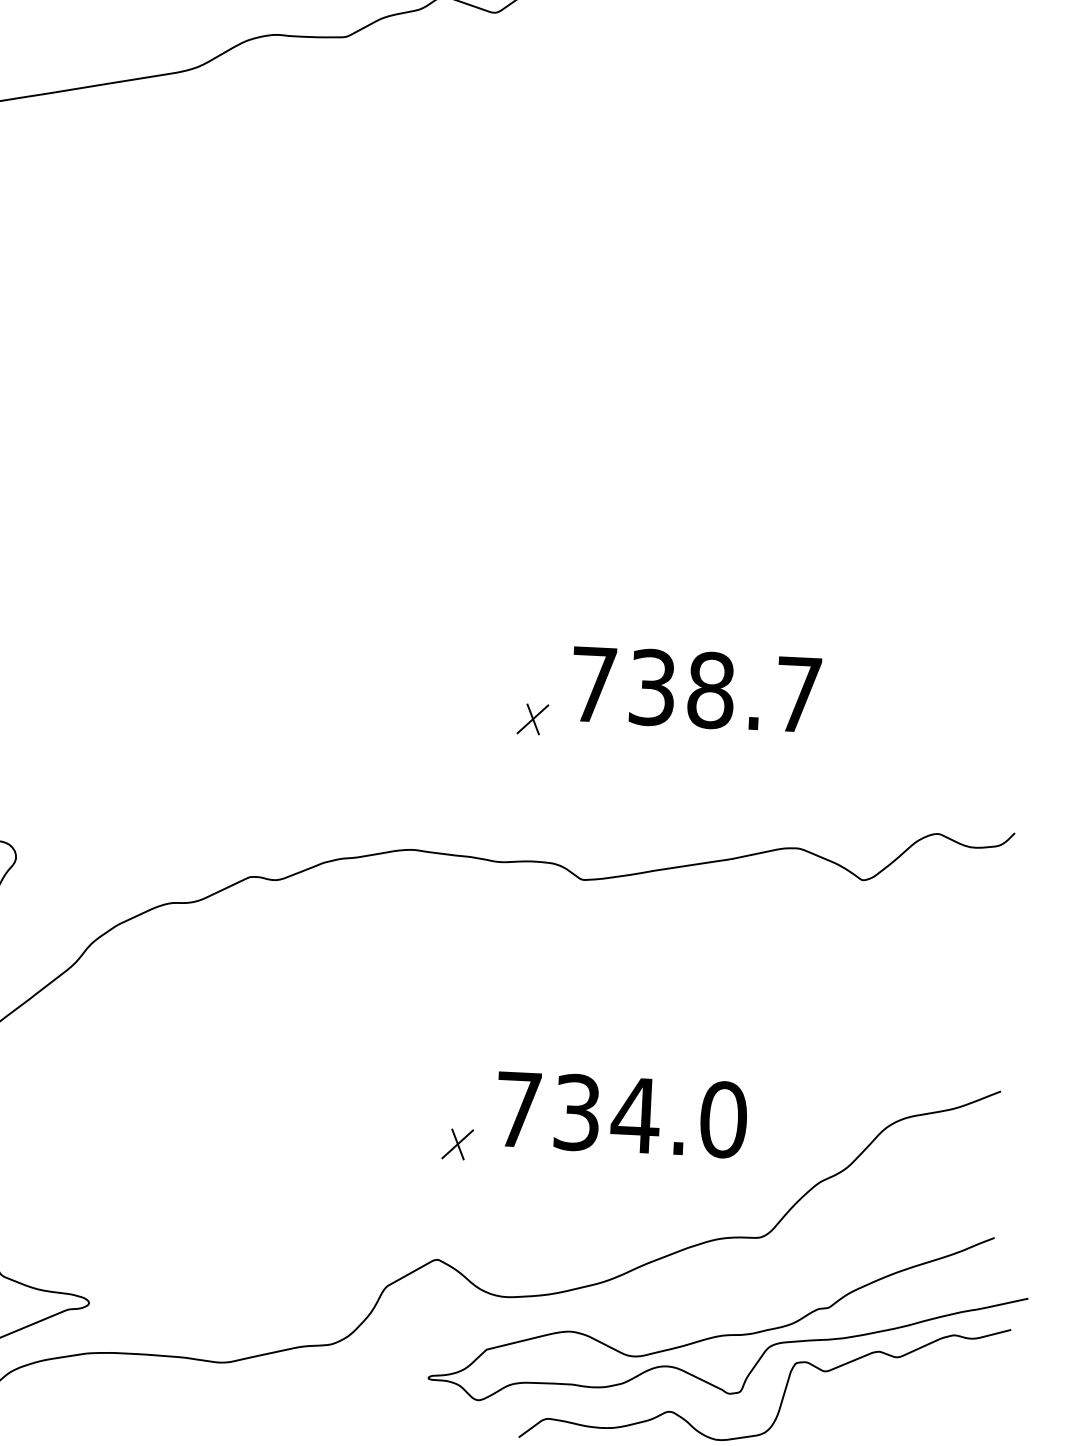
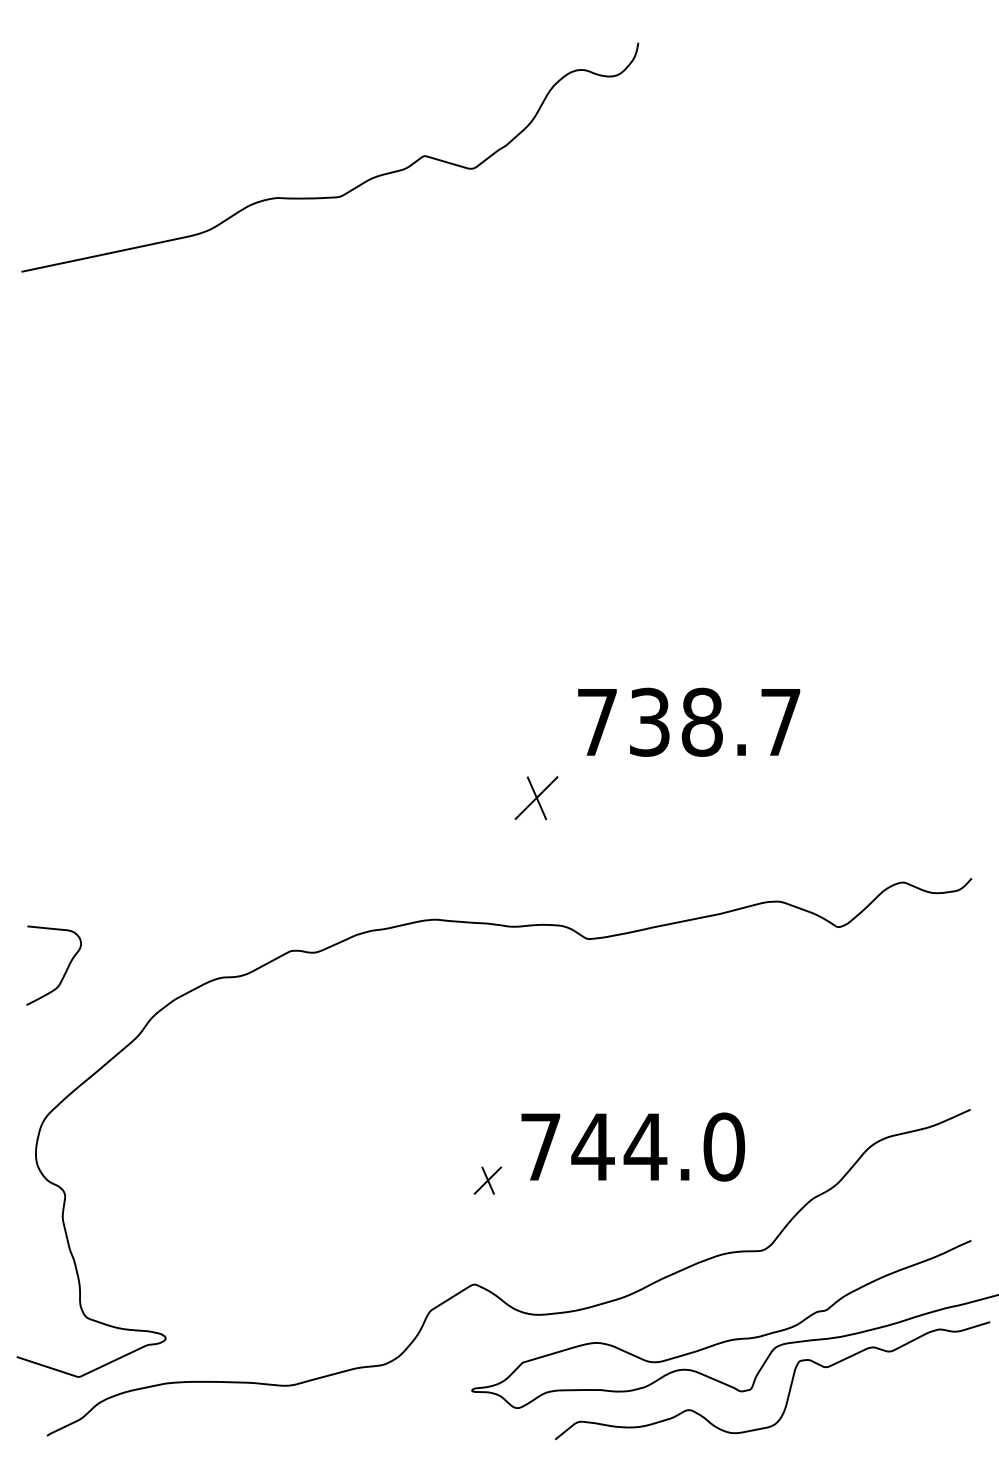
text: (696, 688) -> (689, 721), moved
part: (532, 718) -> (536, 797), size x1.6
text: (576, 1111) -> (592, 1146), 734.0 -> 744.0

